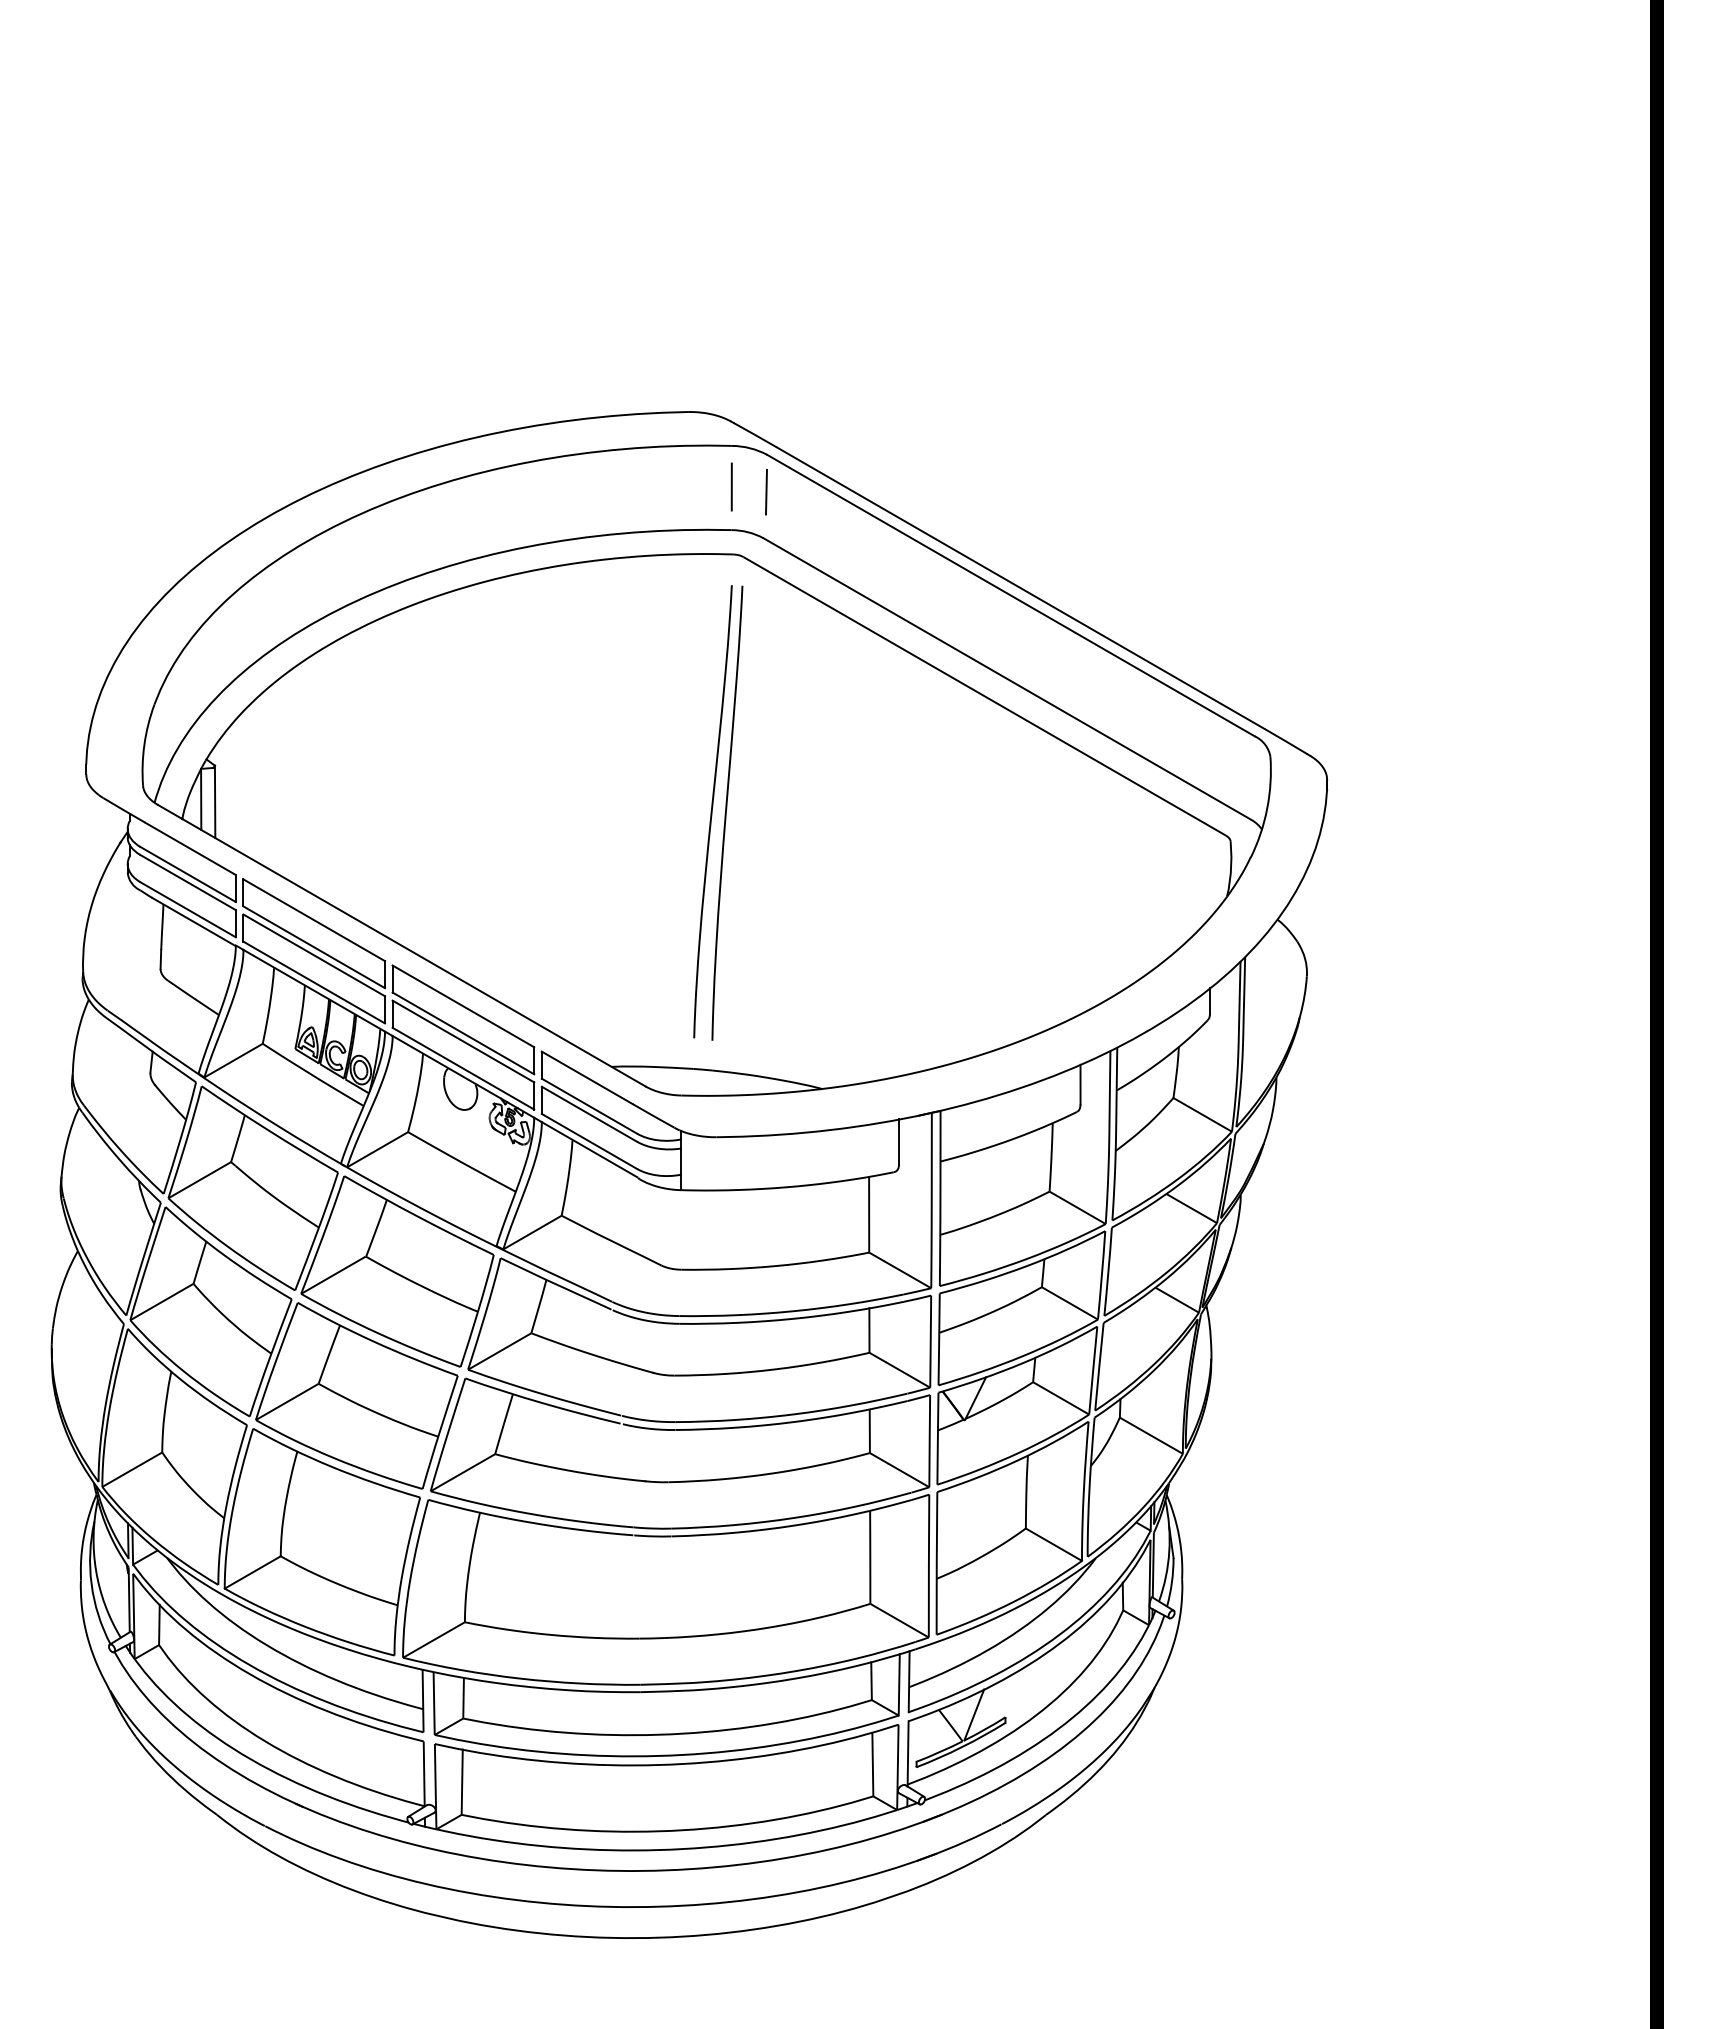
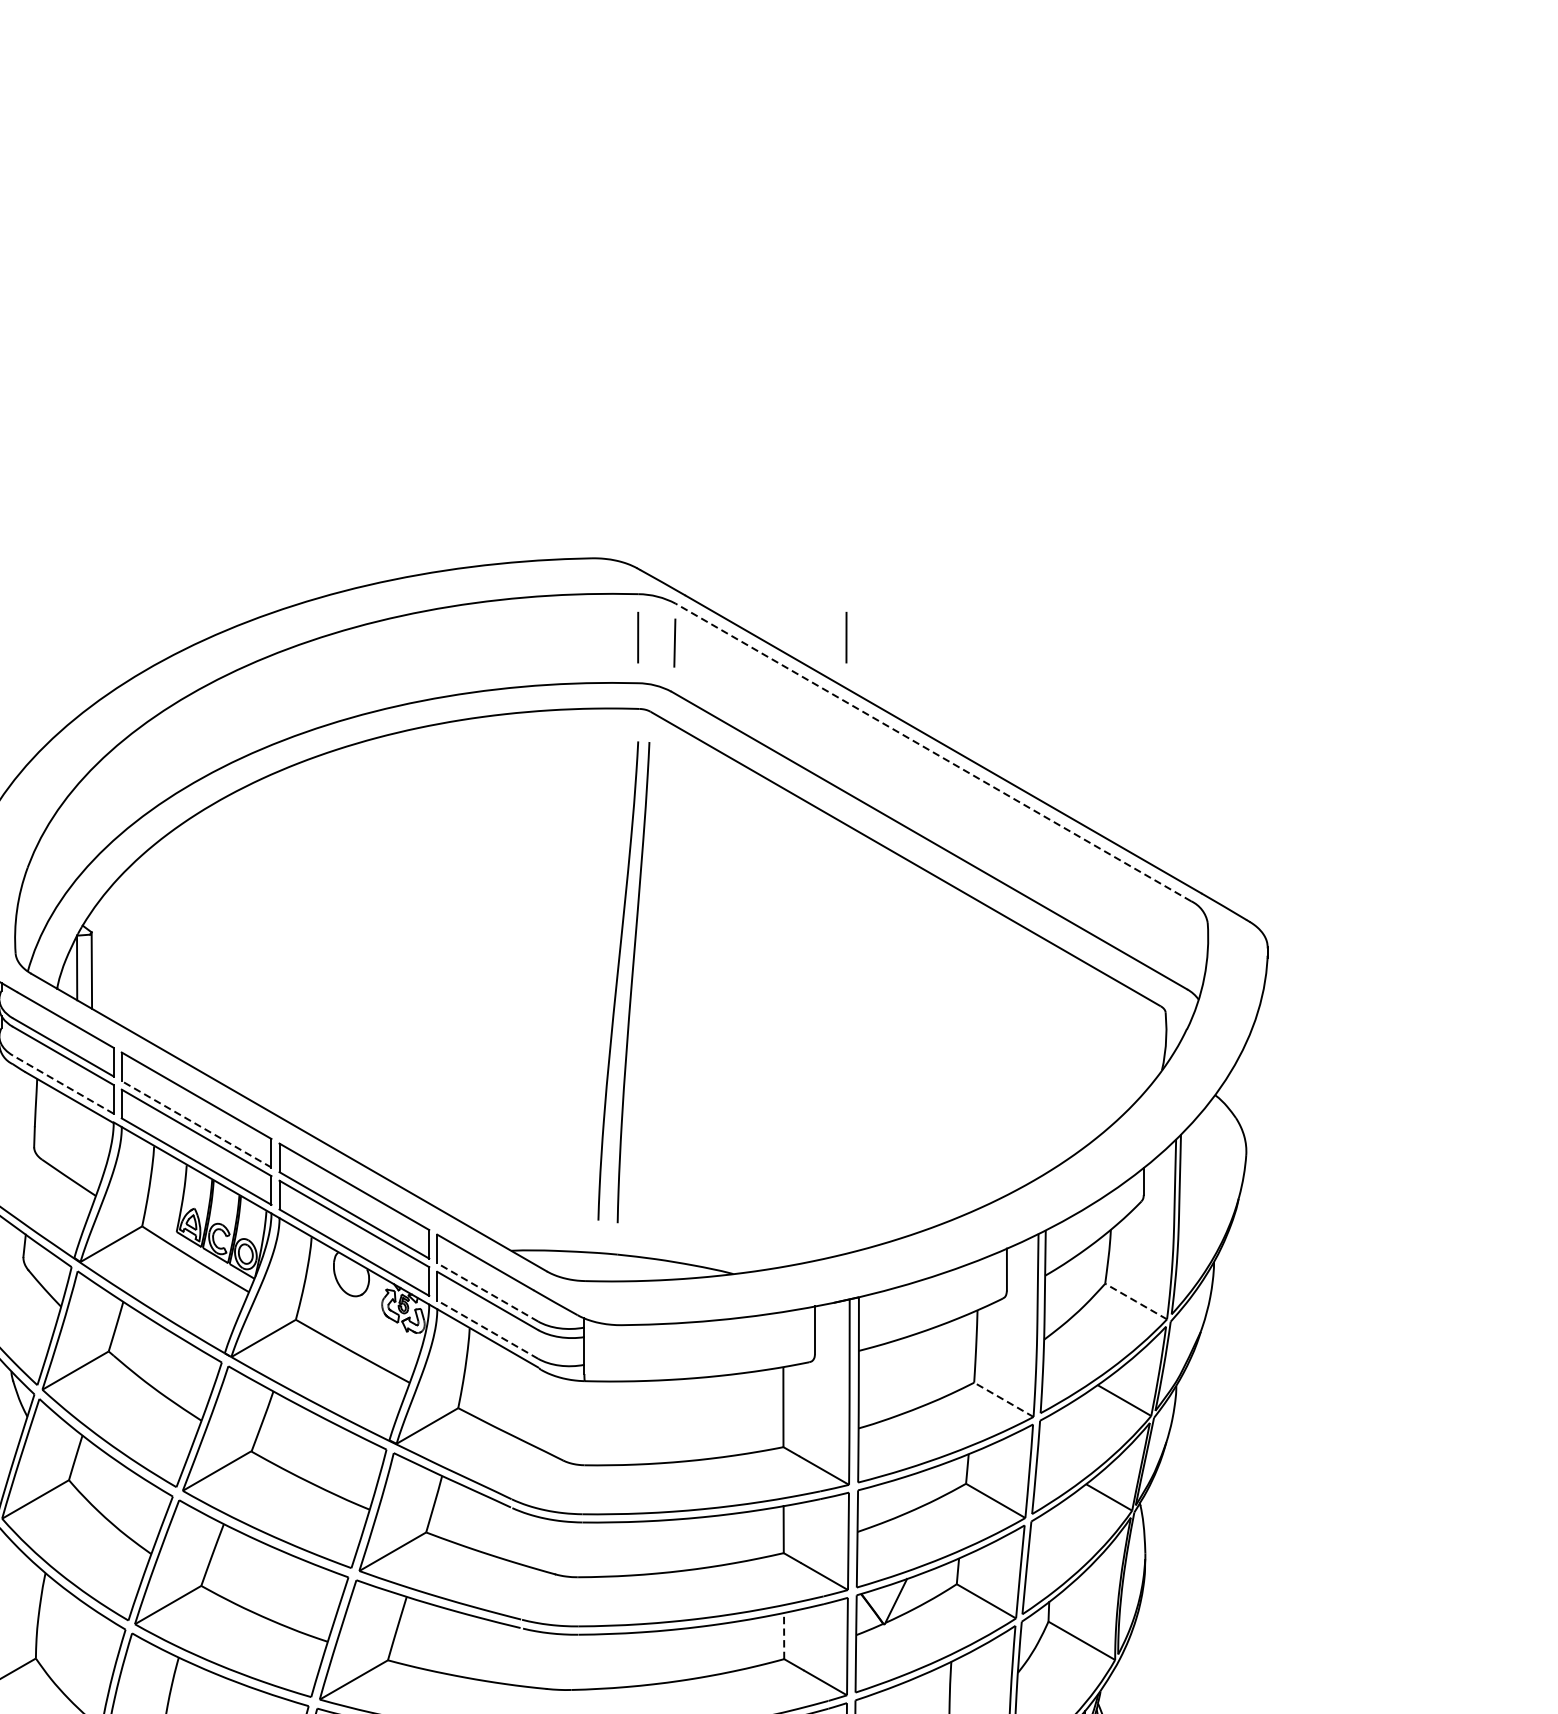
line: (928, 486) -> (846, 637), added
line: (1010, 595) -> (932, 752), solid -> dashed
line: (187, 909) -> (62, 1084), solid -> dashed
line: (314, 947) -> (196, 1124), solid -> dashed
line: (589, 1105) -> (487, 1291), solid -> dashed
line: (1202, 1114) -> (1135, 1301), solid -> dashed
line: (589, 1141) -> (487, 1329), solid -> dashed
line: (1077, 1207) -> (1003, 1399), solid -> dashed
line: (869, 1430) -> (783, 1635), solid -> dashed

